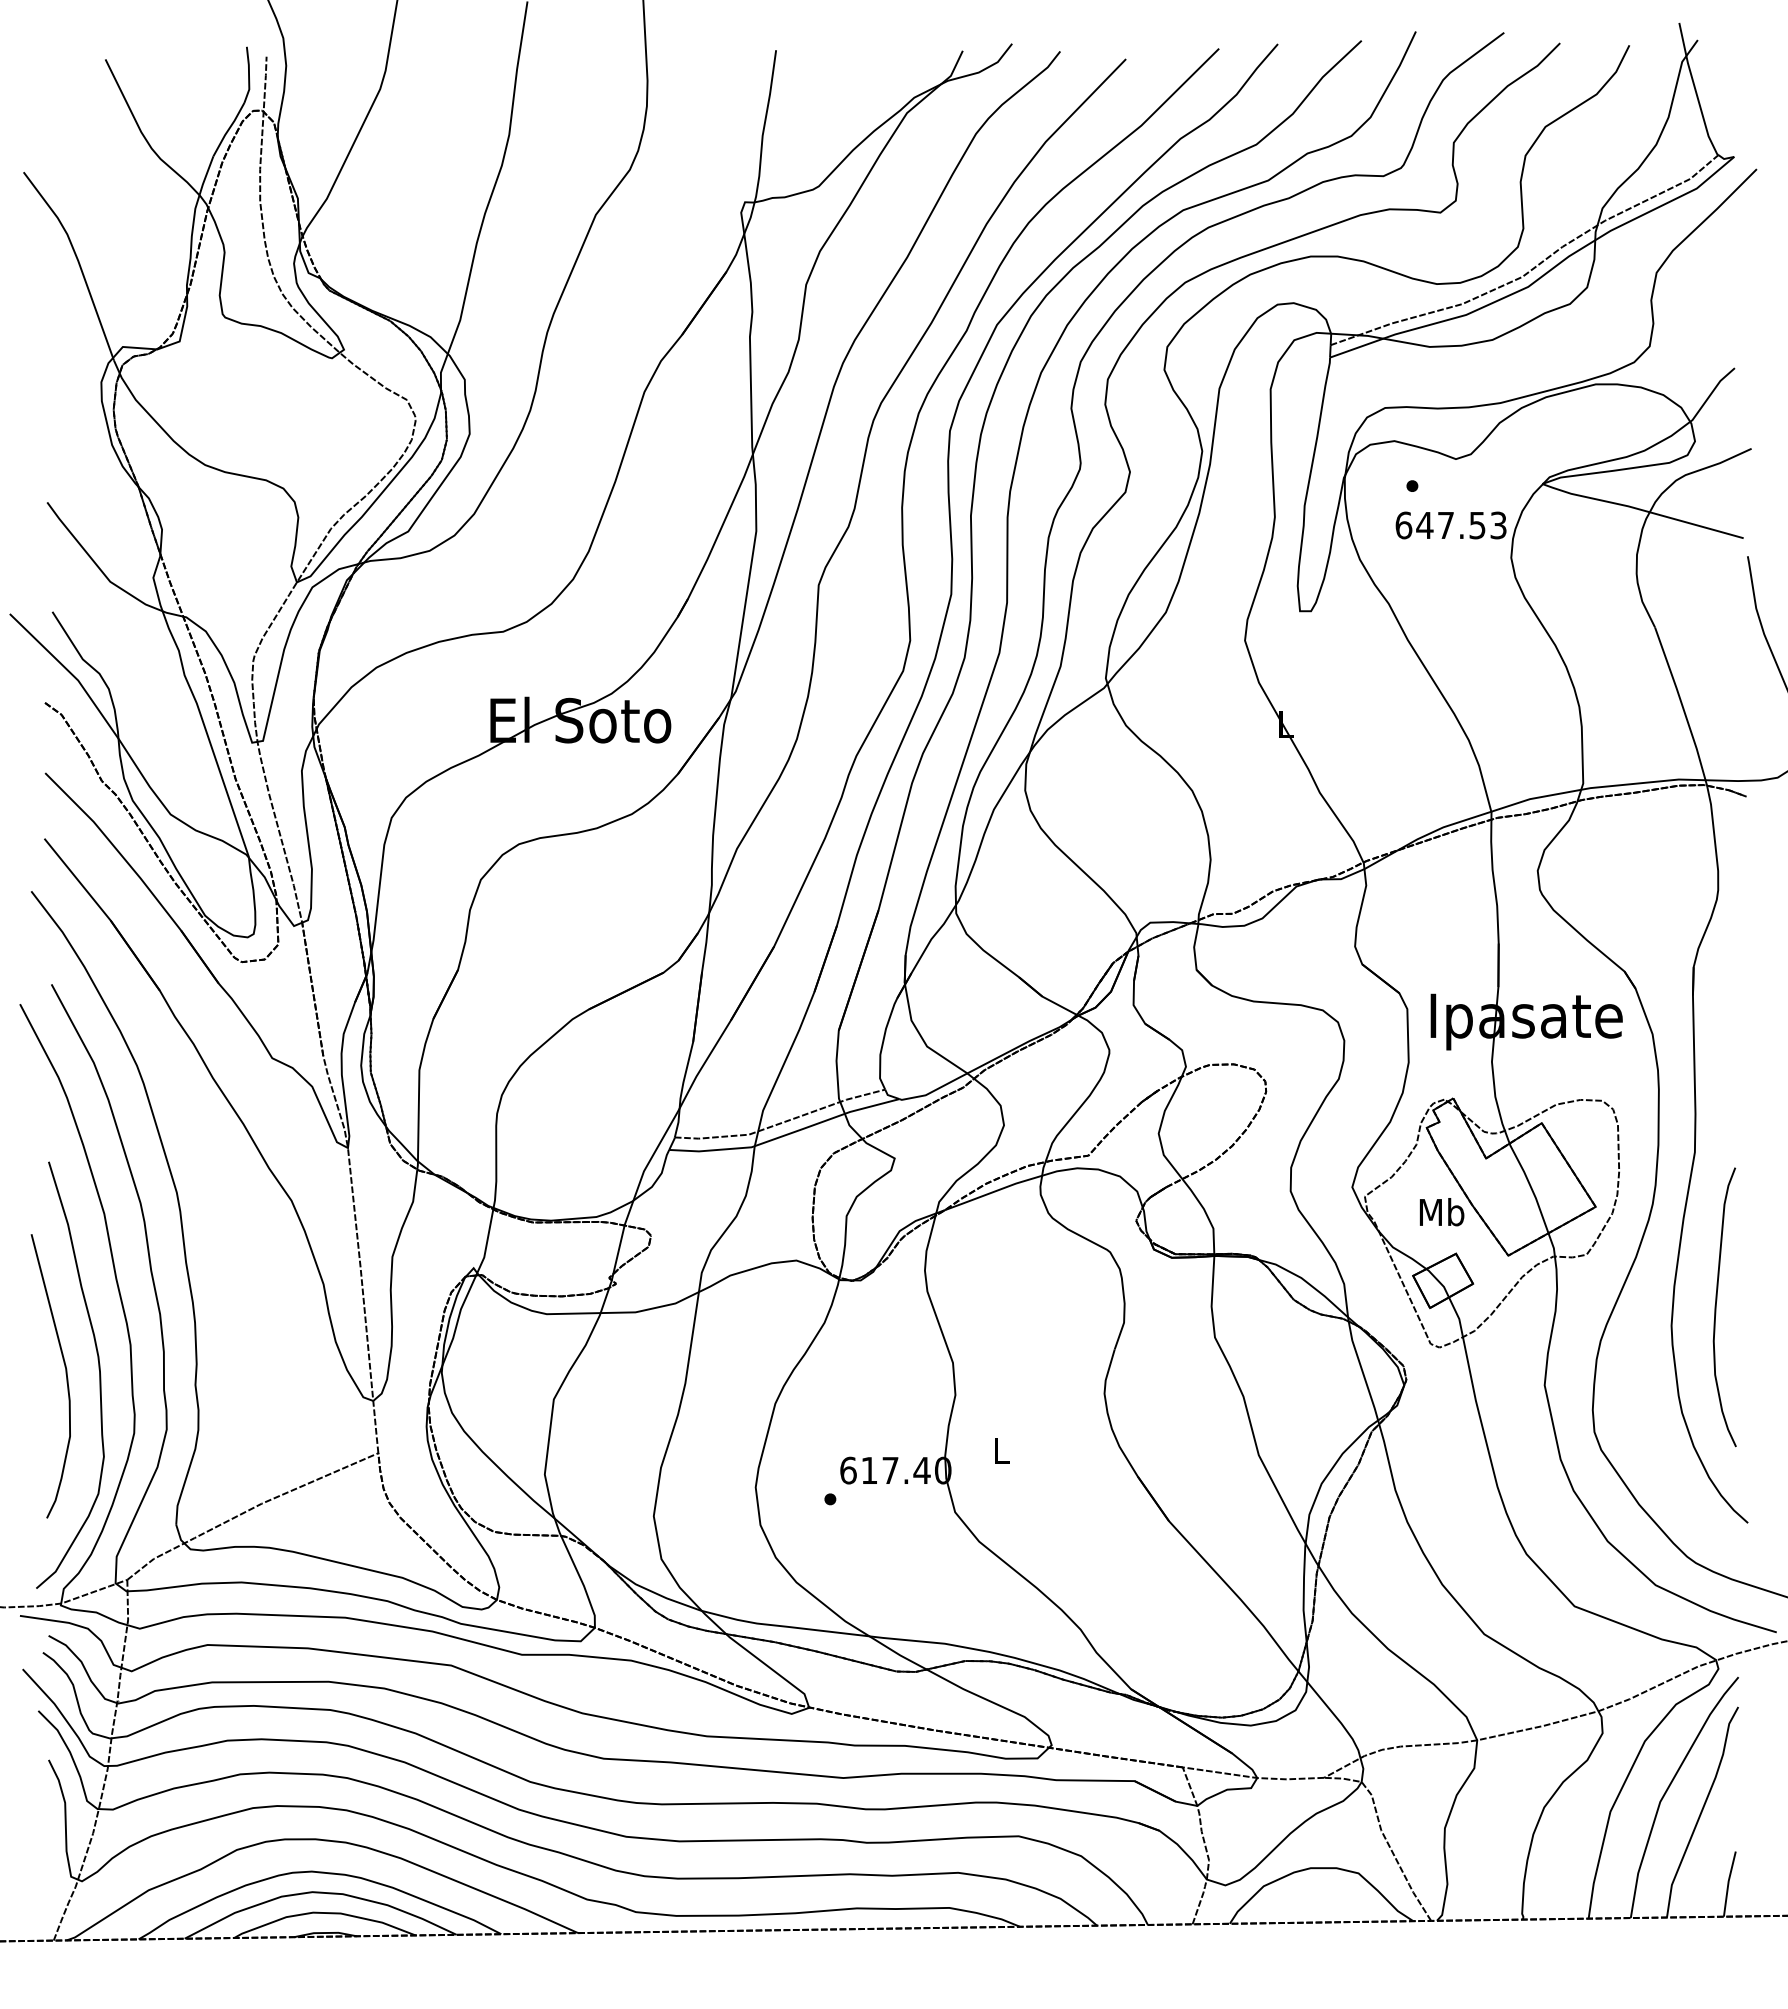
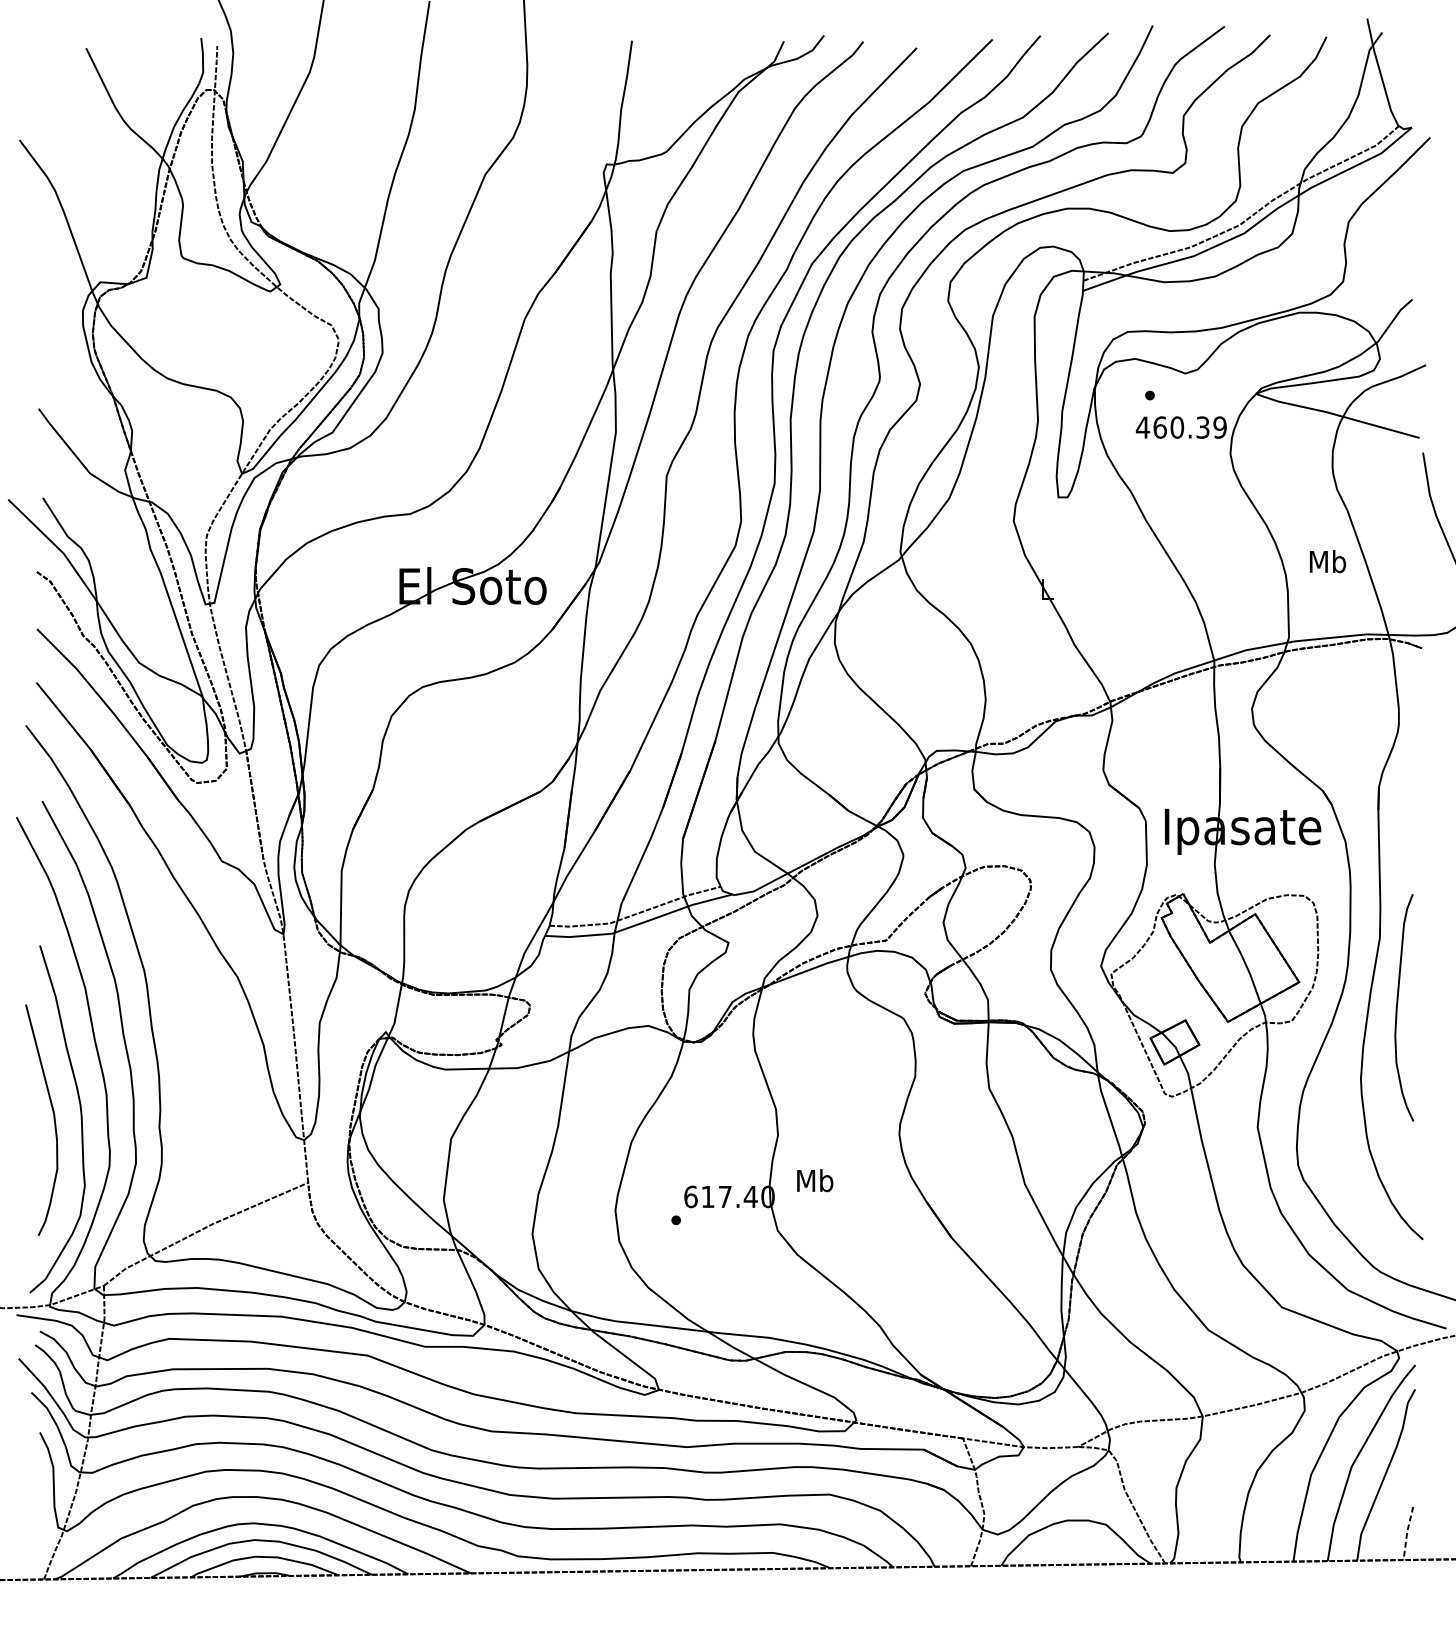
text: (1450, 525) -> (1180, 427), 647.53 -> 460.39
text: (1442, 1212) -> (1328, 561), moved
curve: (1716, 1307) -> (1397, 1007), moved
text: (1001, 1450) -> (815, 1180), L -> Mb
line: (1728, 1884) -> (1407, 1533), solid -> dashed

